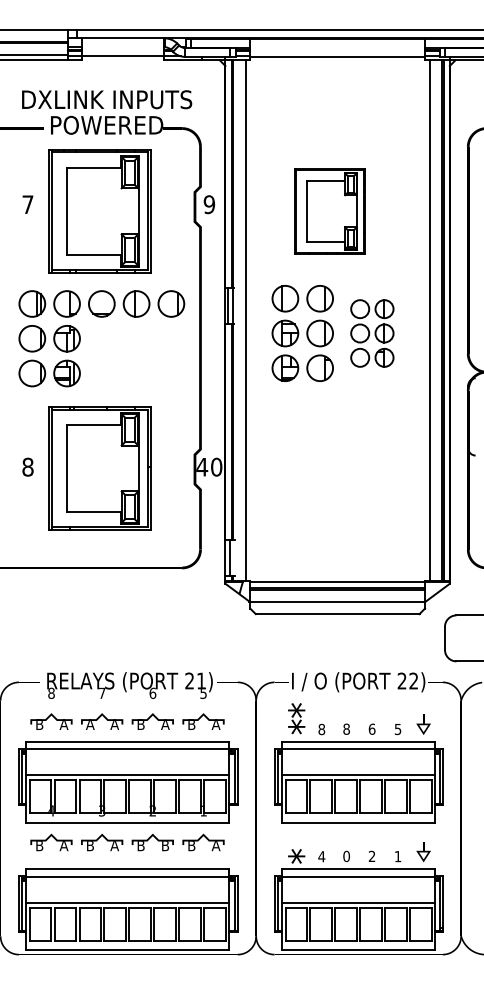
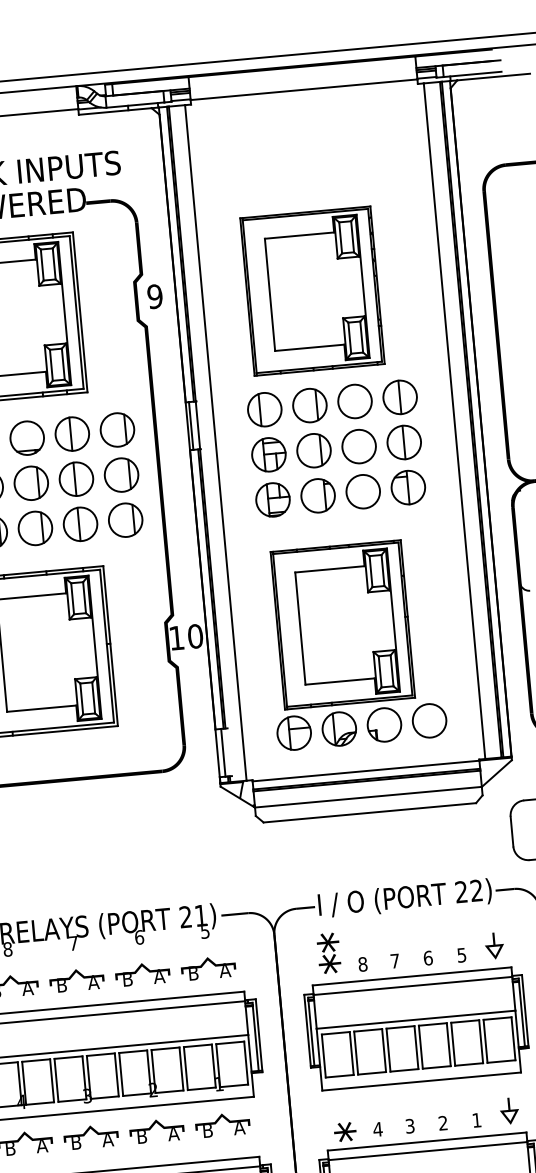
part: (329, 211) -> (311, 291), size x1.43
part: (372, 333) -> (381, 444), size x1.43
part: (136, 356) -> (78, 502), added
text: (202, 467) -> (177, 638), 40 -> 10
part: (337, 484) -> (354, 644), added
text: (90, 724) -> (62, 985), A -> B
text: (346, 728) -> (394, 960), 8 -> 7
text: (165, 846) -> (173, 1134), B -> A
text: (346, 856) -> (409, 1126), 0 -> 3

